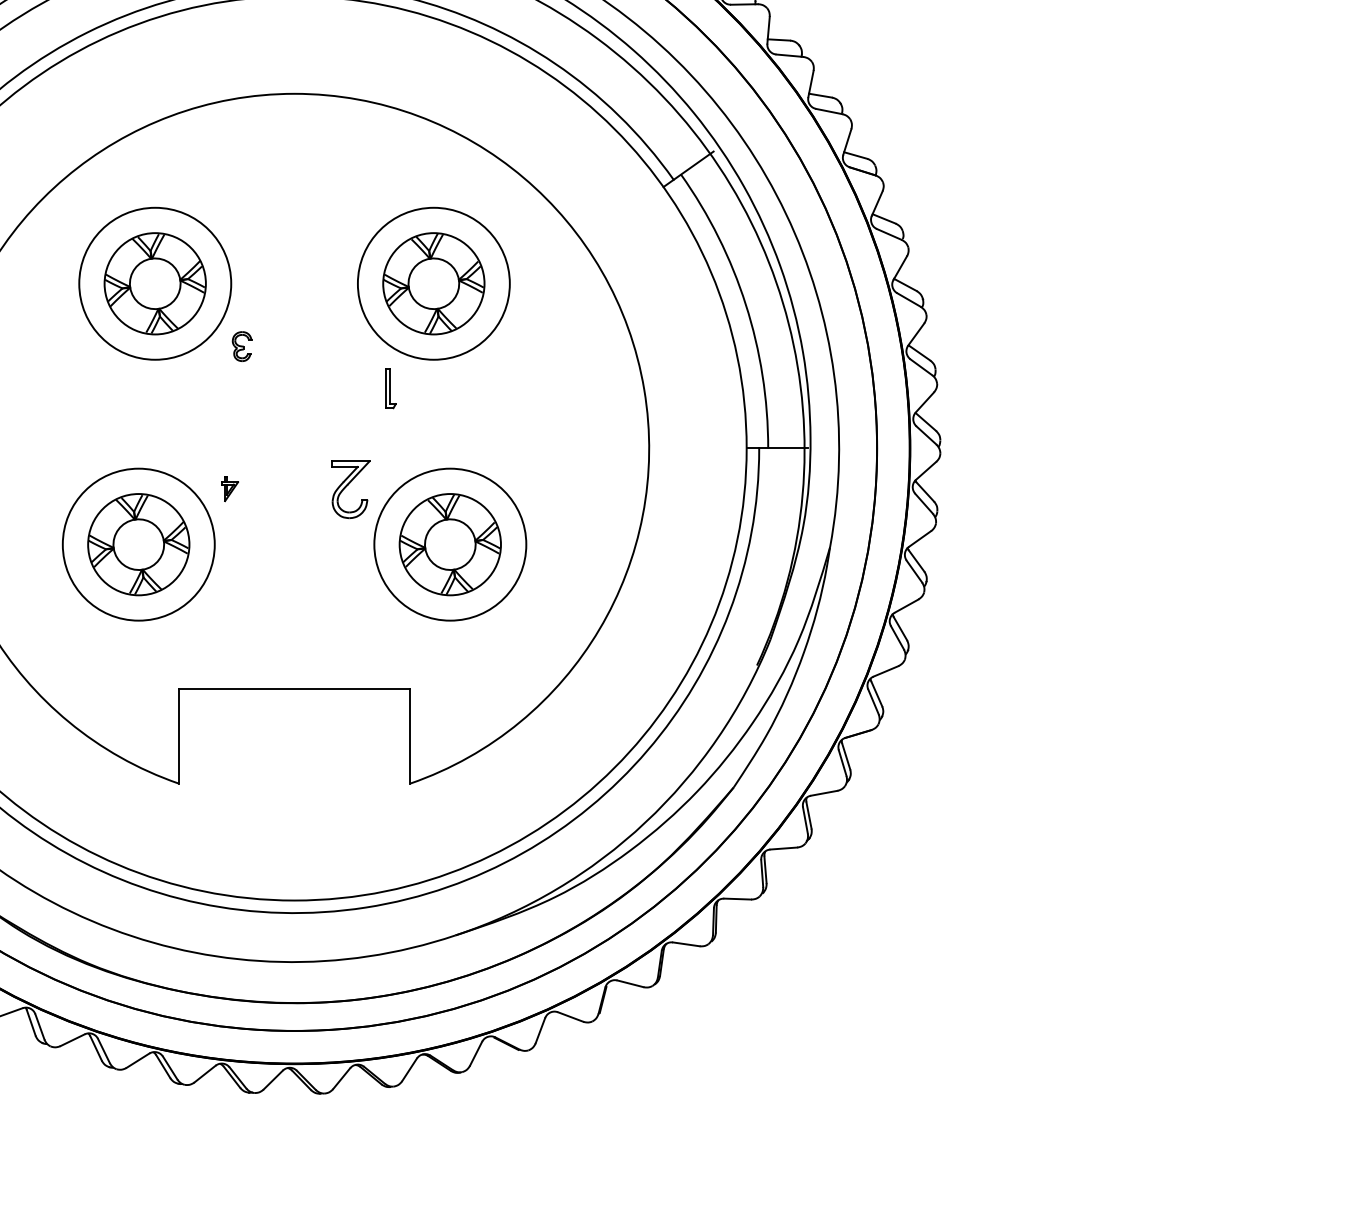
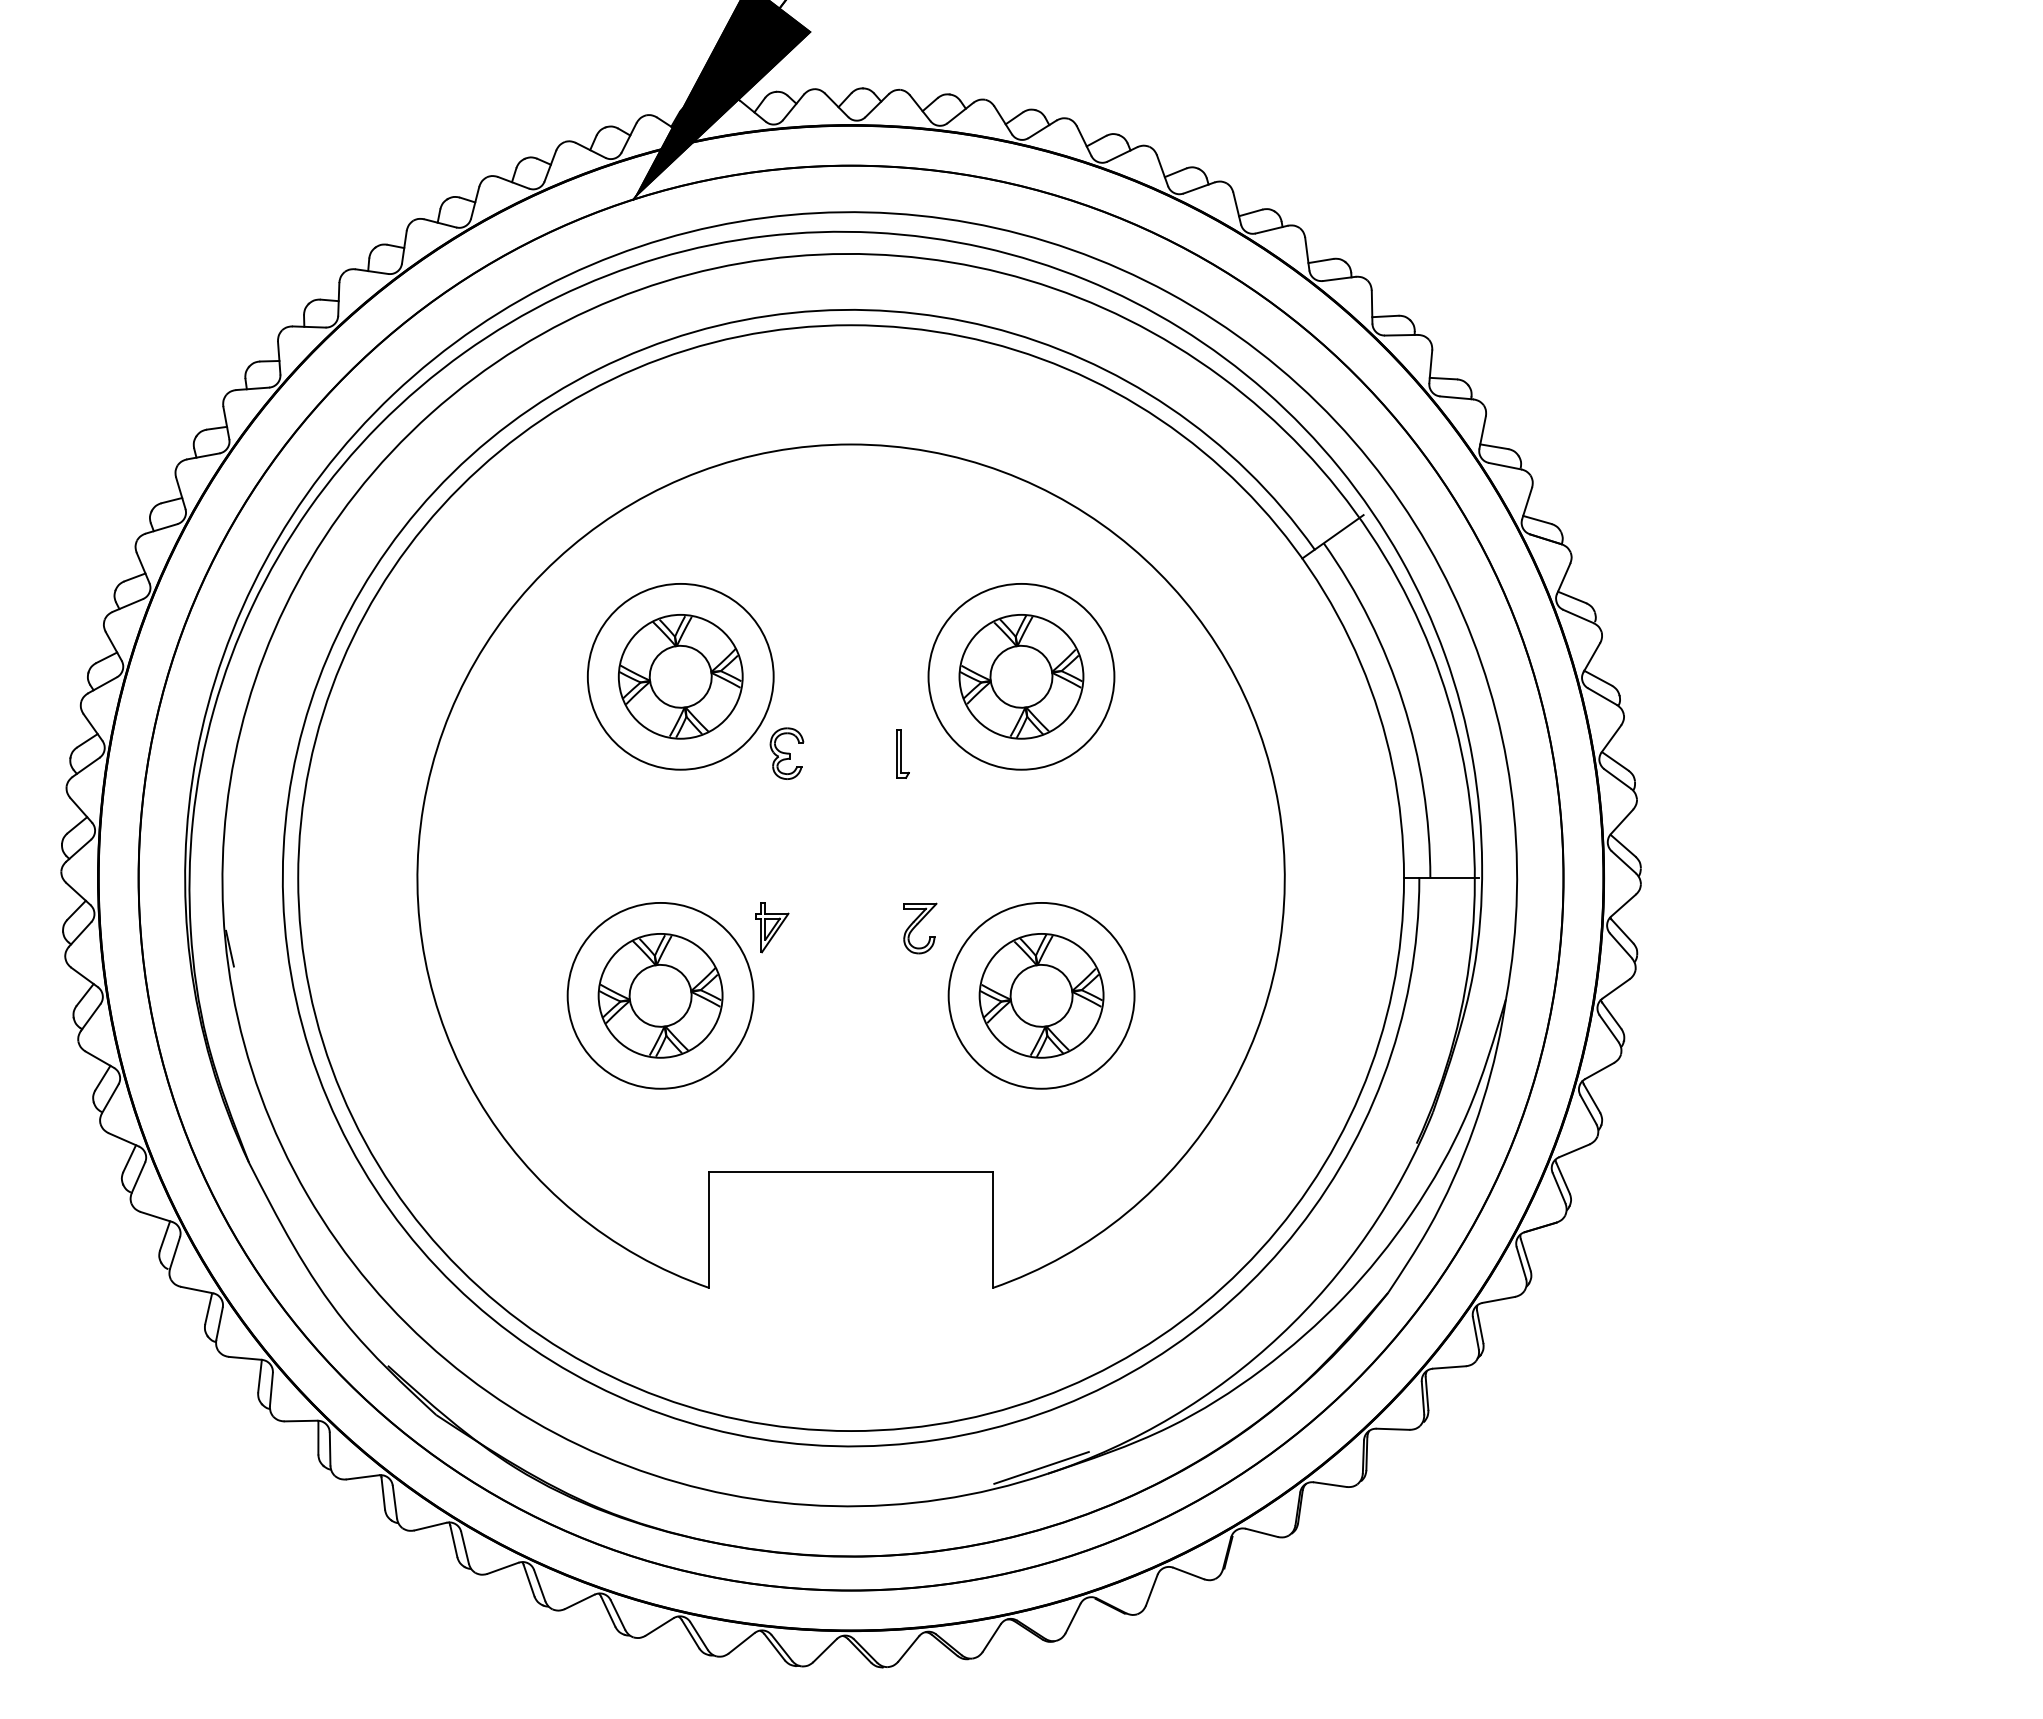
part: (241, 346) -> (786, 753), size x1.43
part: (390, 388) -> (902, 753), moved
part: (230, 488) -> (772, 927), size x1.67
part: (351, 489) -> (920, 928), size x0.71
line: (450, 930) -> (1041, 1467), added

